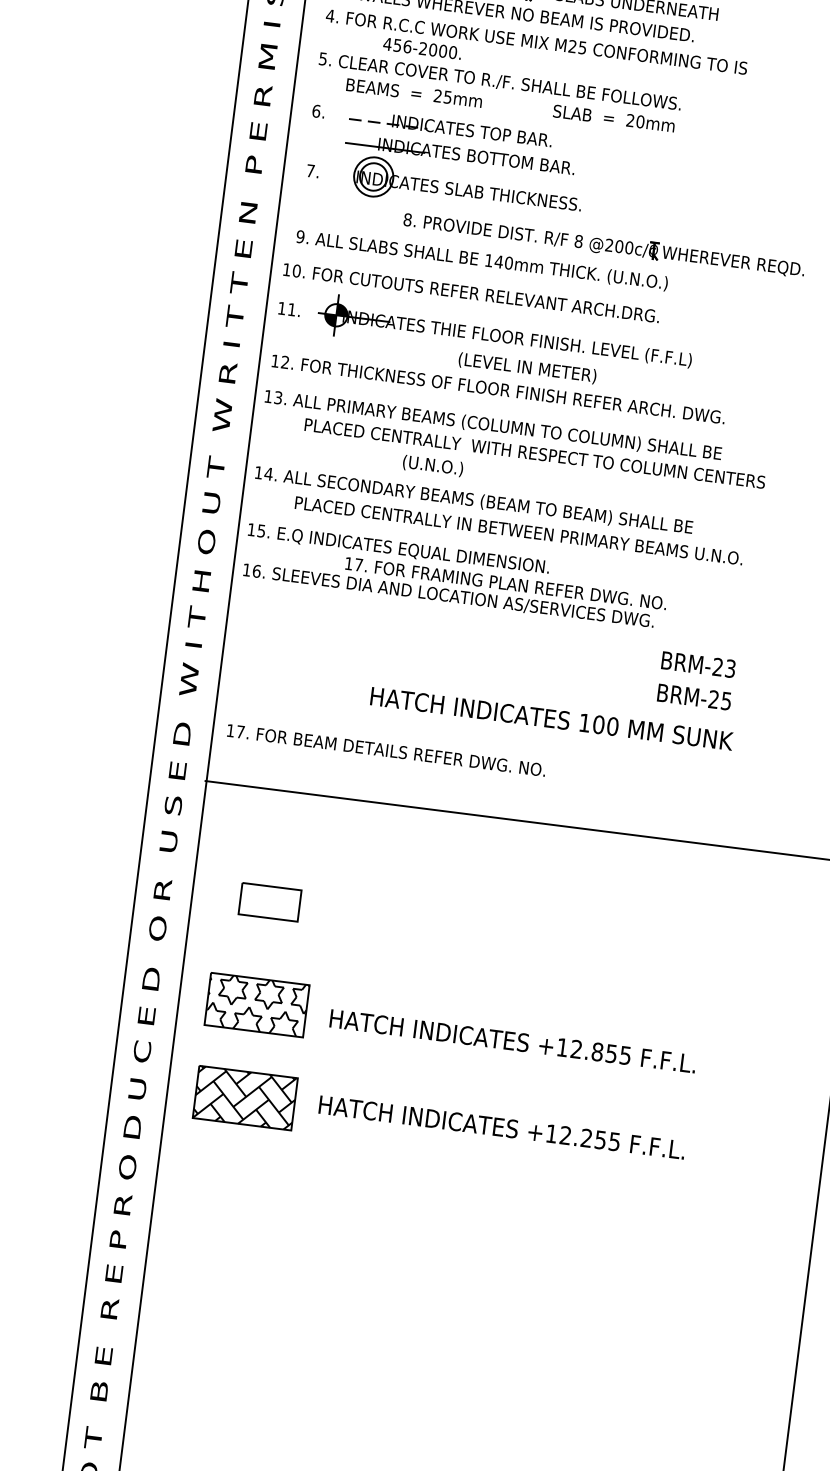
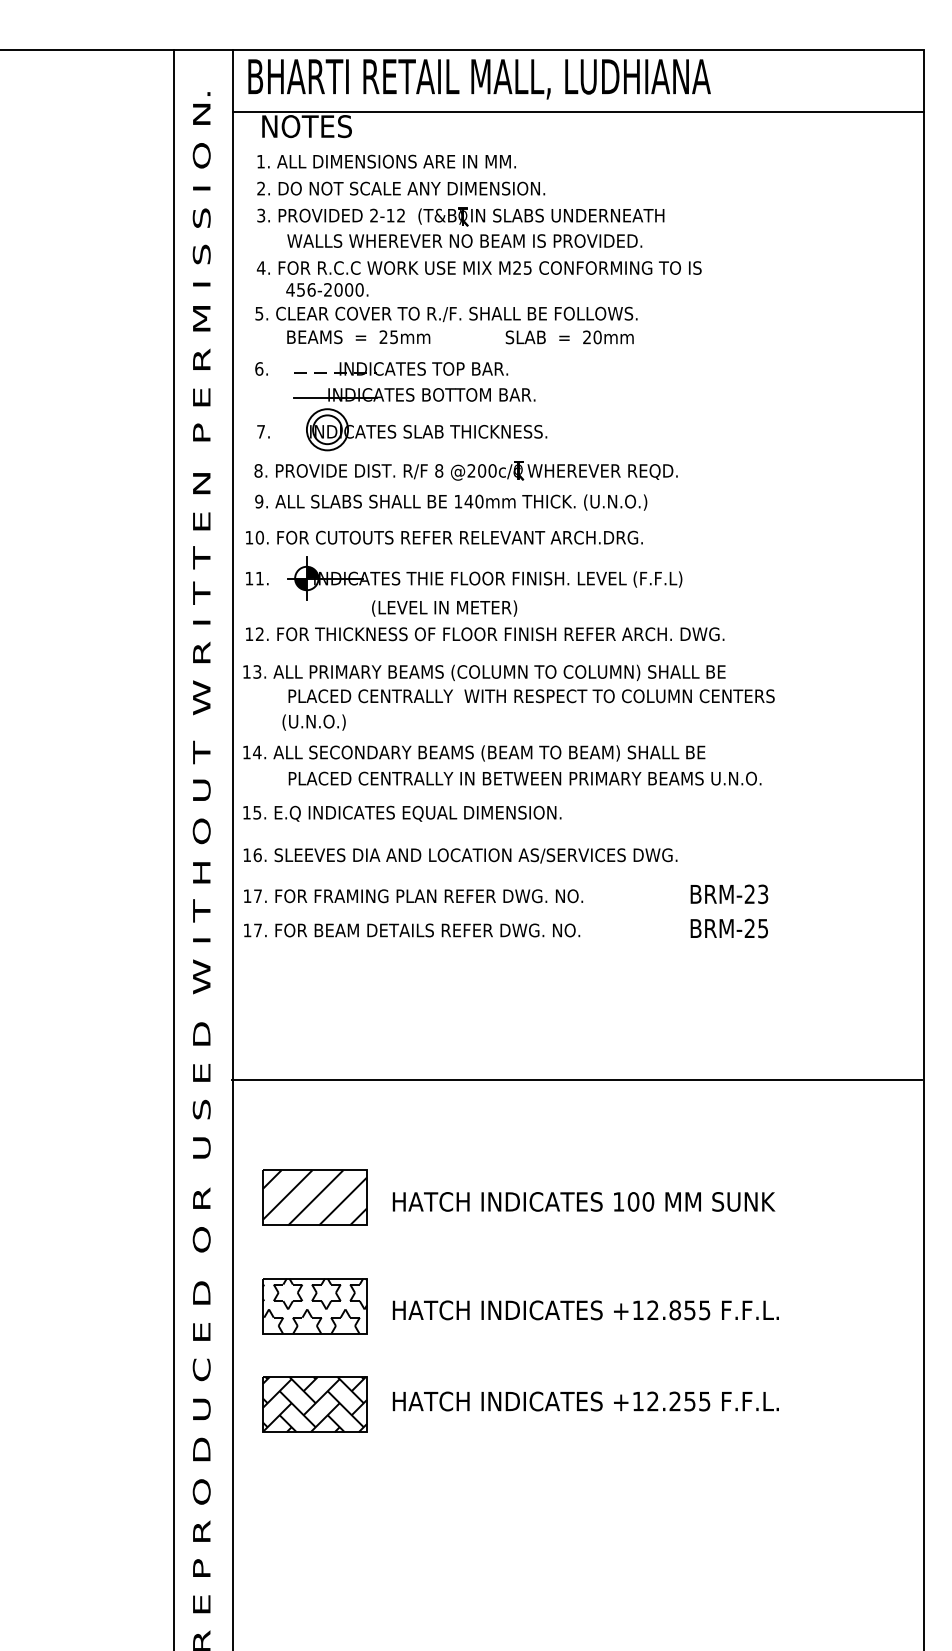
text: (422, 48) -> (327, 289), moved
part: (603, 244) -> (465, 470), moved
text: (527, 368) -> (444, 608), moved
text: (432, 465) -> (313, 722), moved
text: (506, 583) -> (413, 896), moved
text: (551, 718) -> (583, 1201), moved
text: (386, 750) -> (412, 930), moved
part: (269, 902) -> (314, 1197), size x1.67

